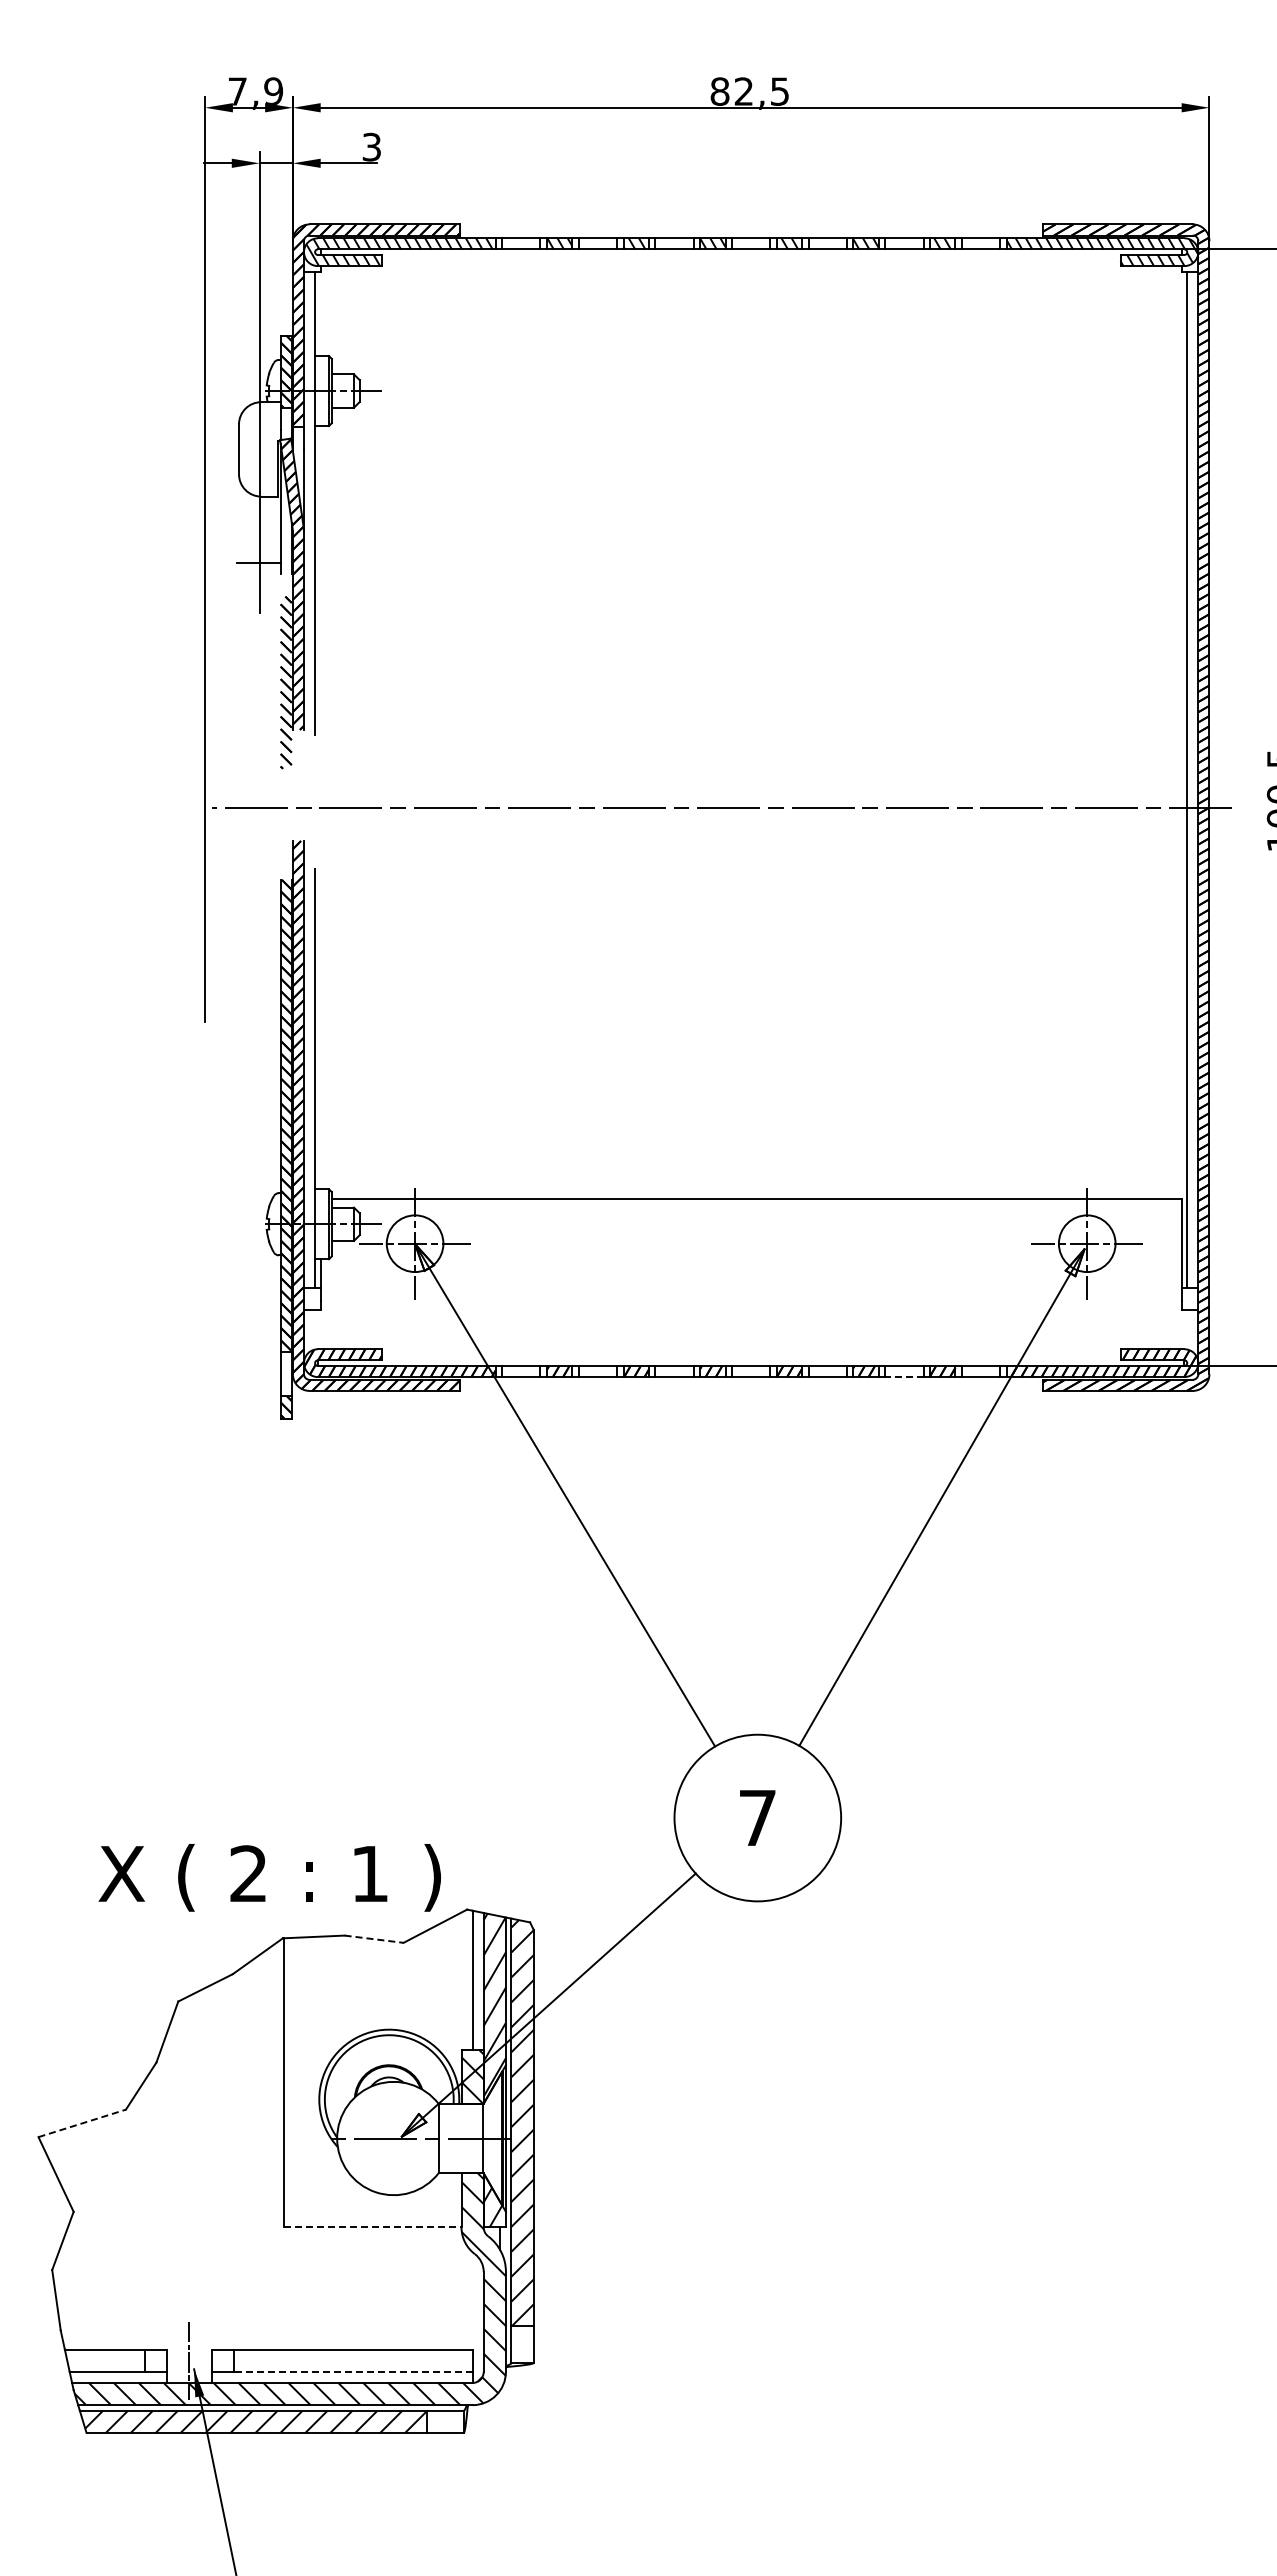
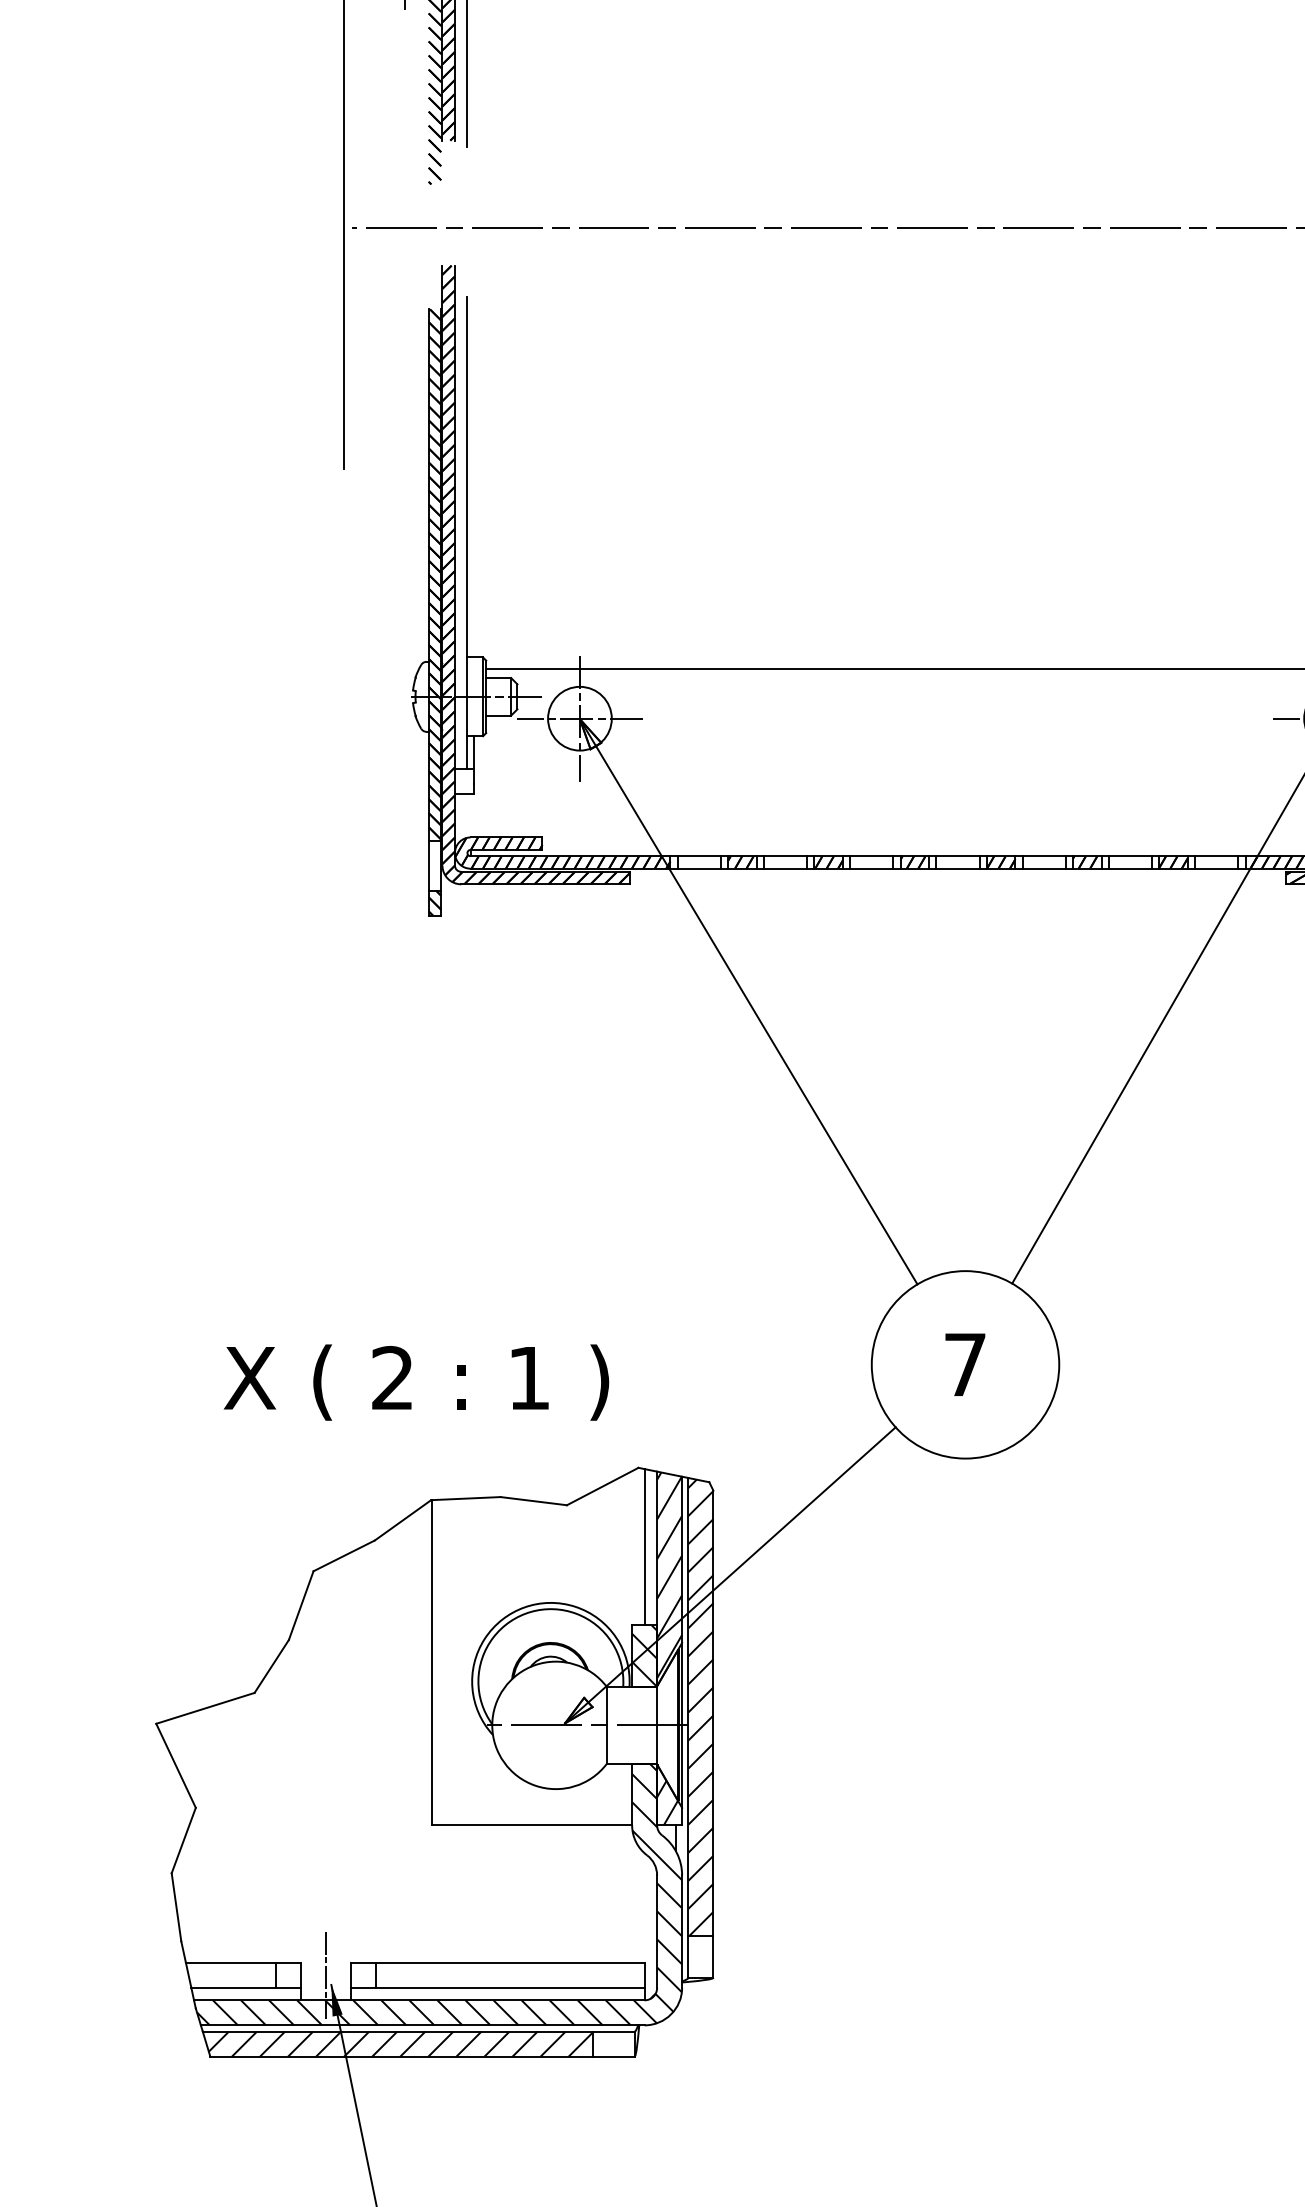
line: (903, 1377) -> (1129, 869), dashed -> solid
text: (269, 1877) -> (416, 1382), moved
line: (374, 1939) -> (534, 1501), dashed -> solid
line: (82, 2123) -> (205, 1708), dashed -> solid
line: (372, 2227) -> (532, 1825), dashed -> solid
line: (352, 2371) -> (509, 1987), dashed -> solid

